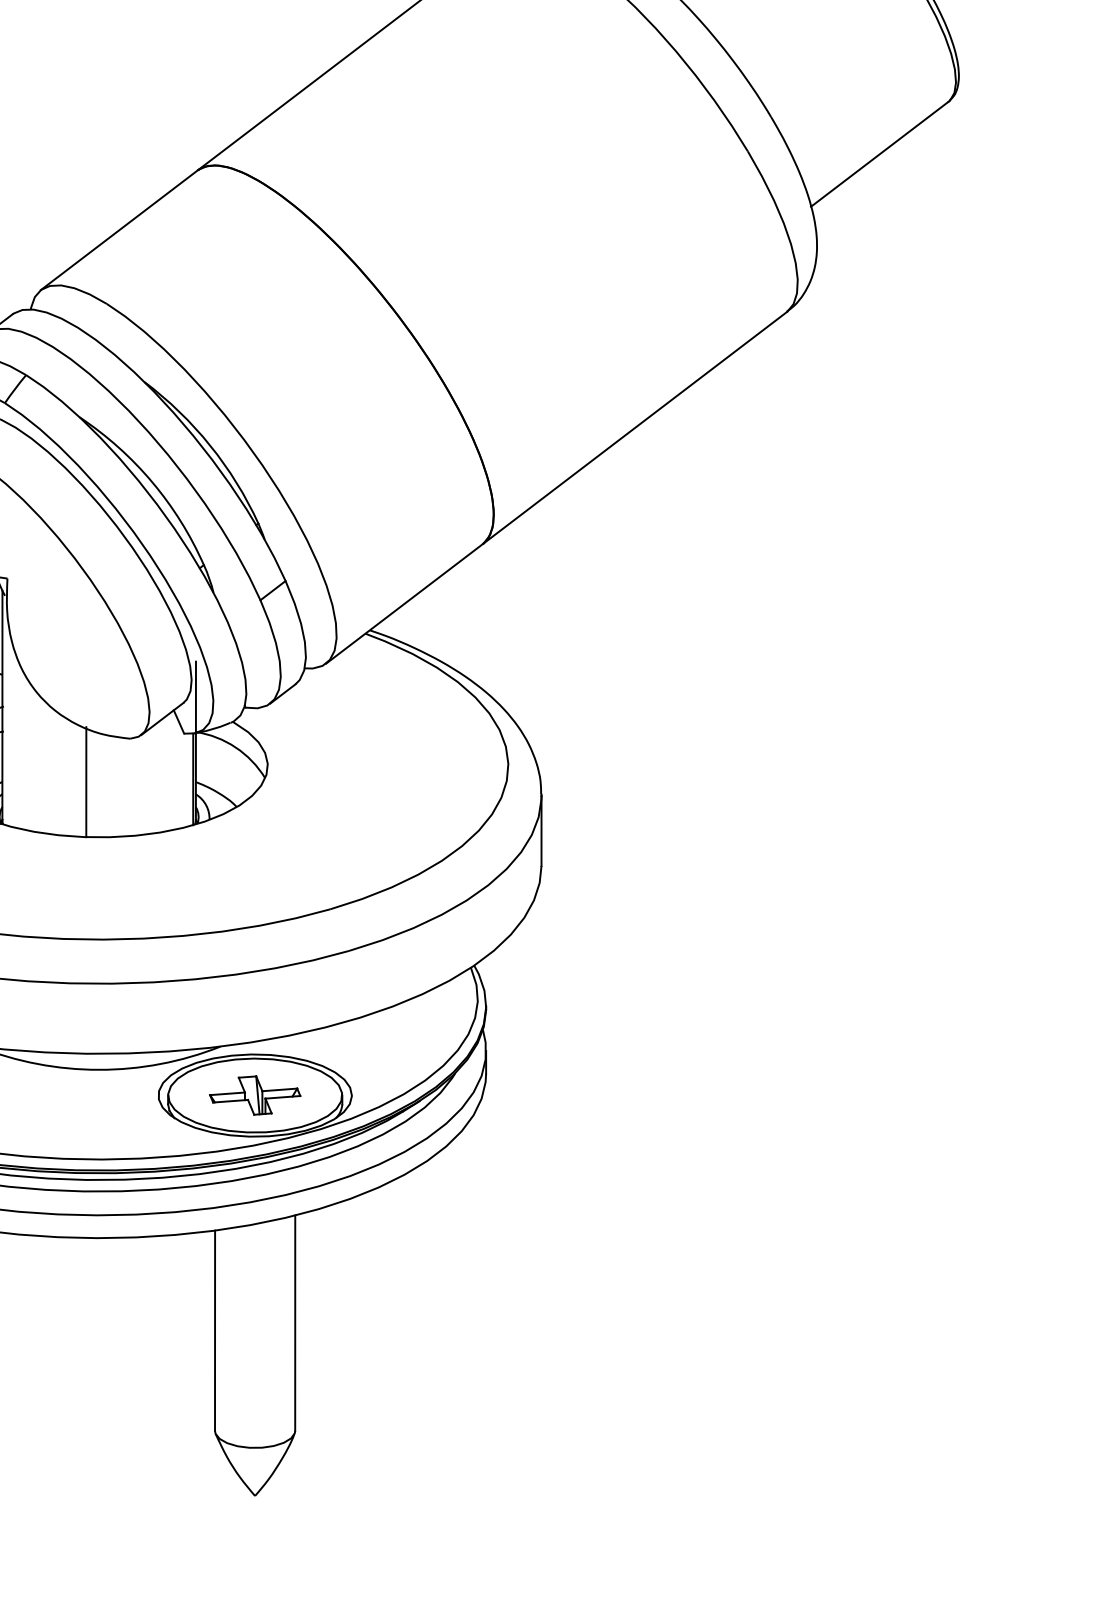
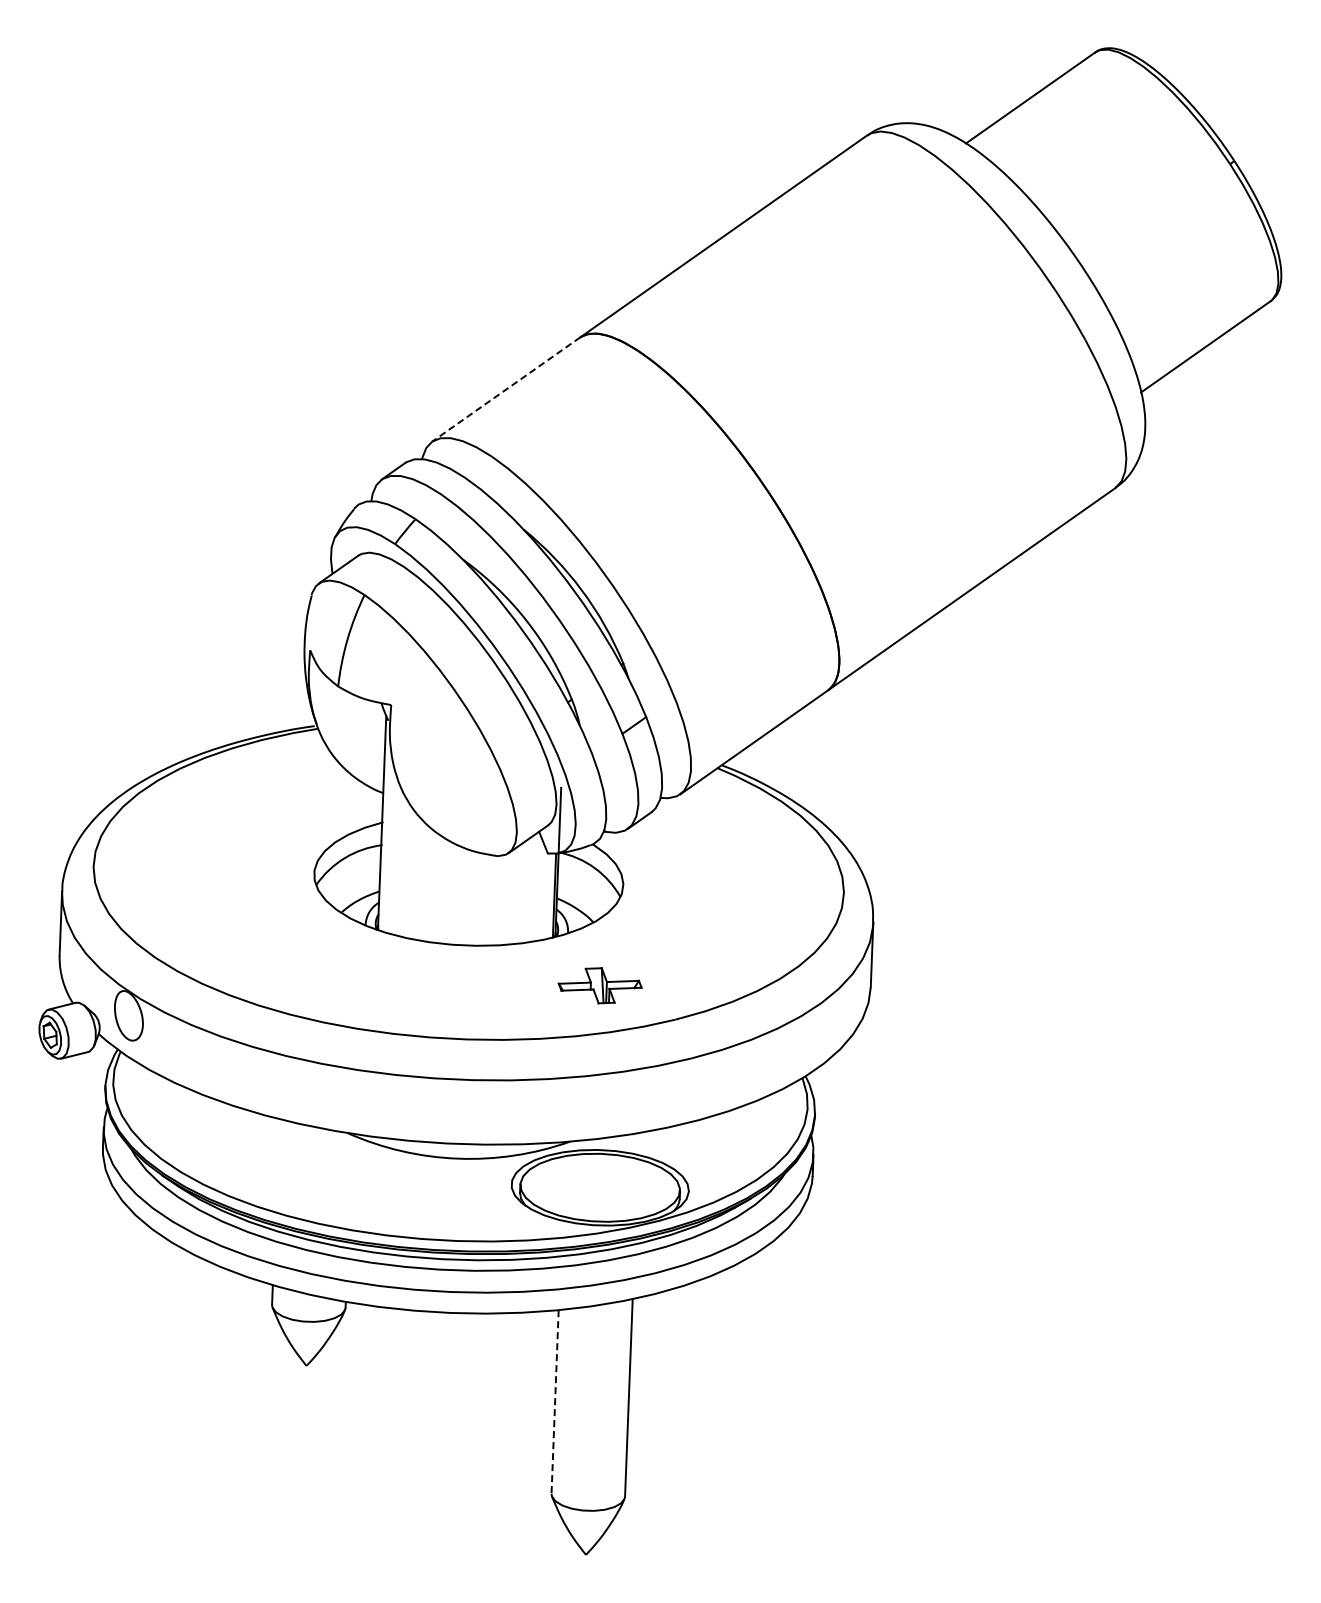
line: (119, 230) -> (506, 389), solid -> dashed
line: (86, 782) -> (456, 894), removed
part: (254, 1095) -> (599, 985), moved
line: (215, 1331) -> (555, 1402), solid -> dashed

